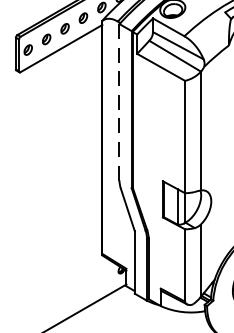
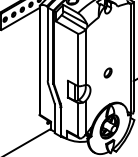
line: (119, 103) -> (47, 44), dashed -> solid

